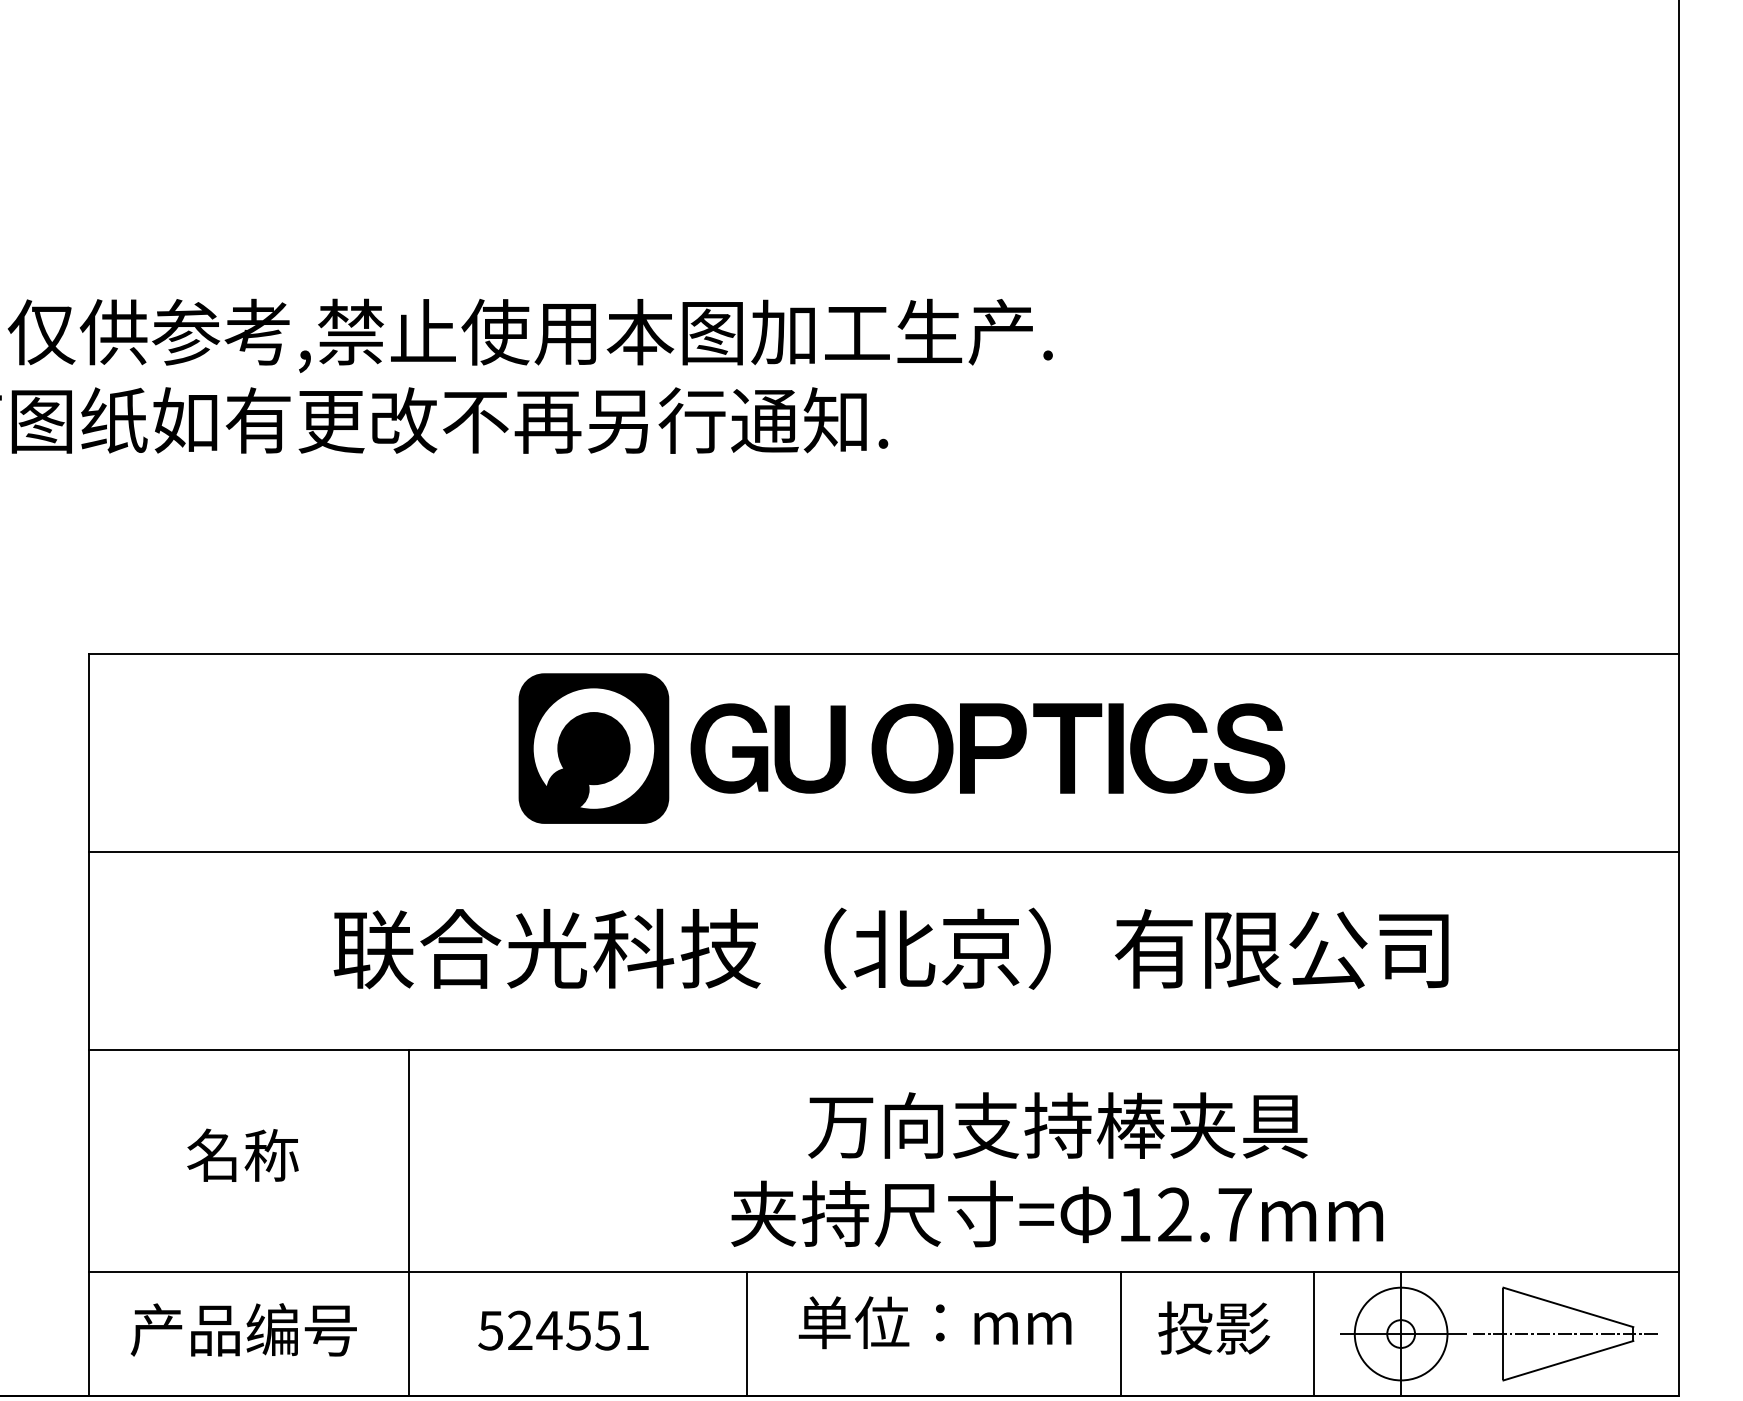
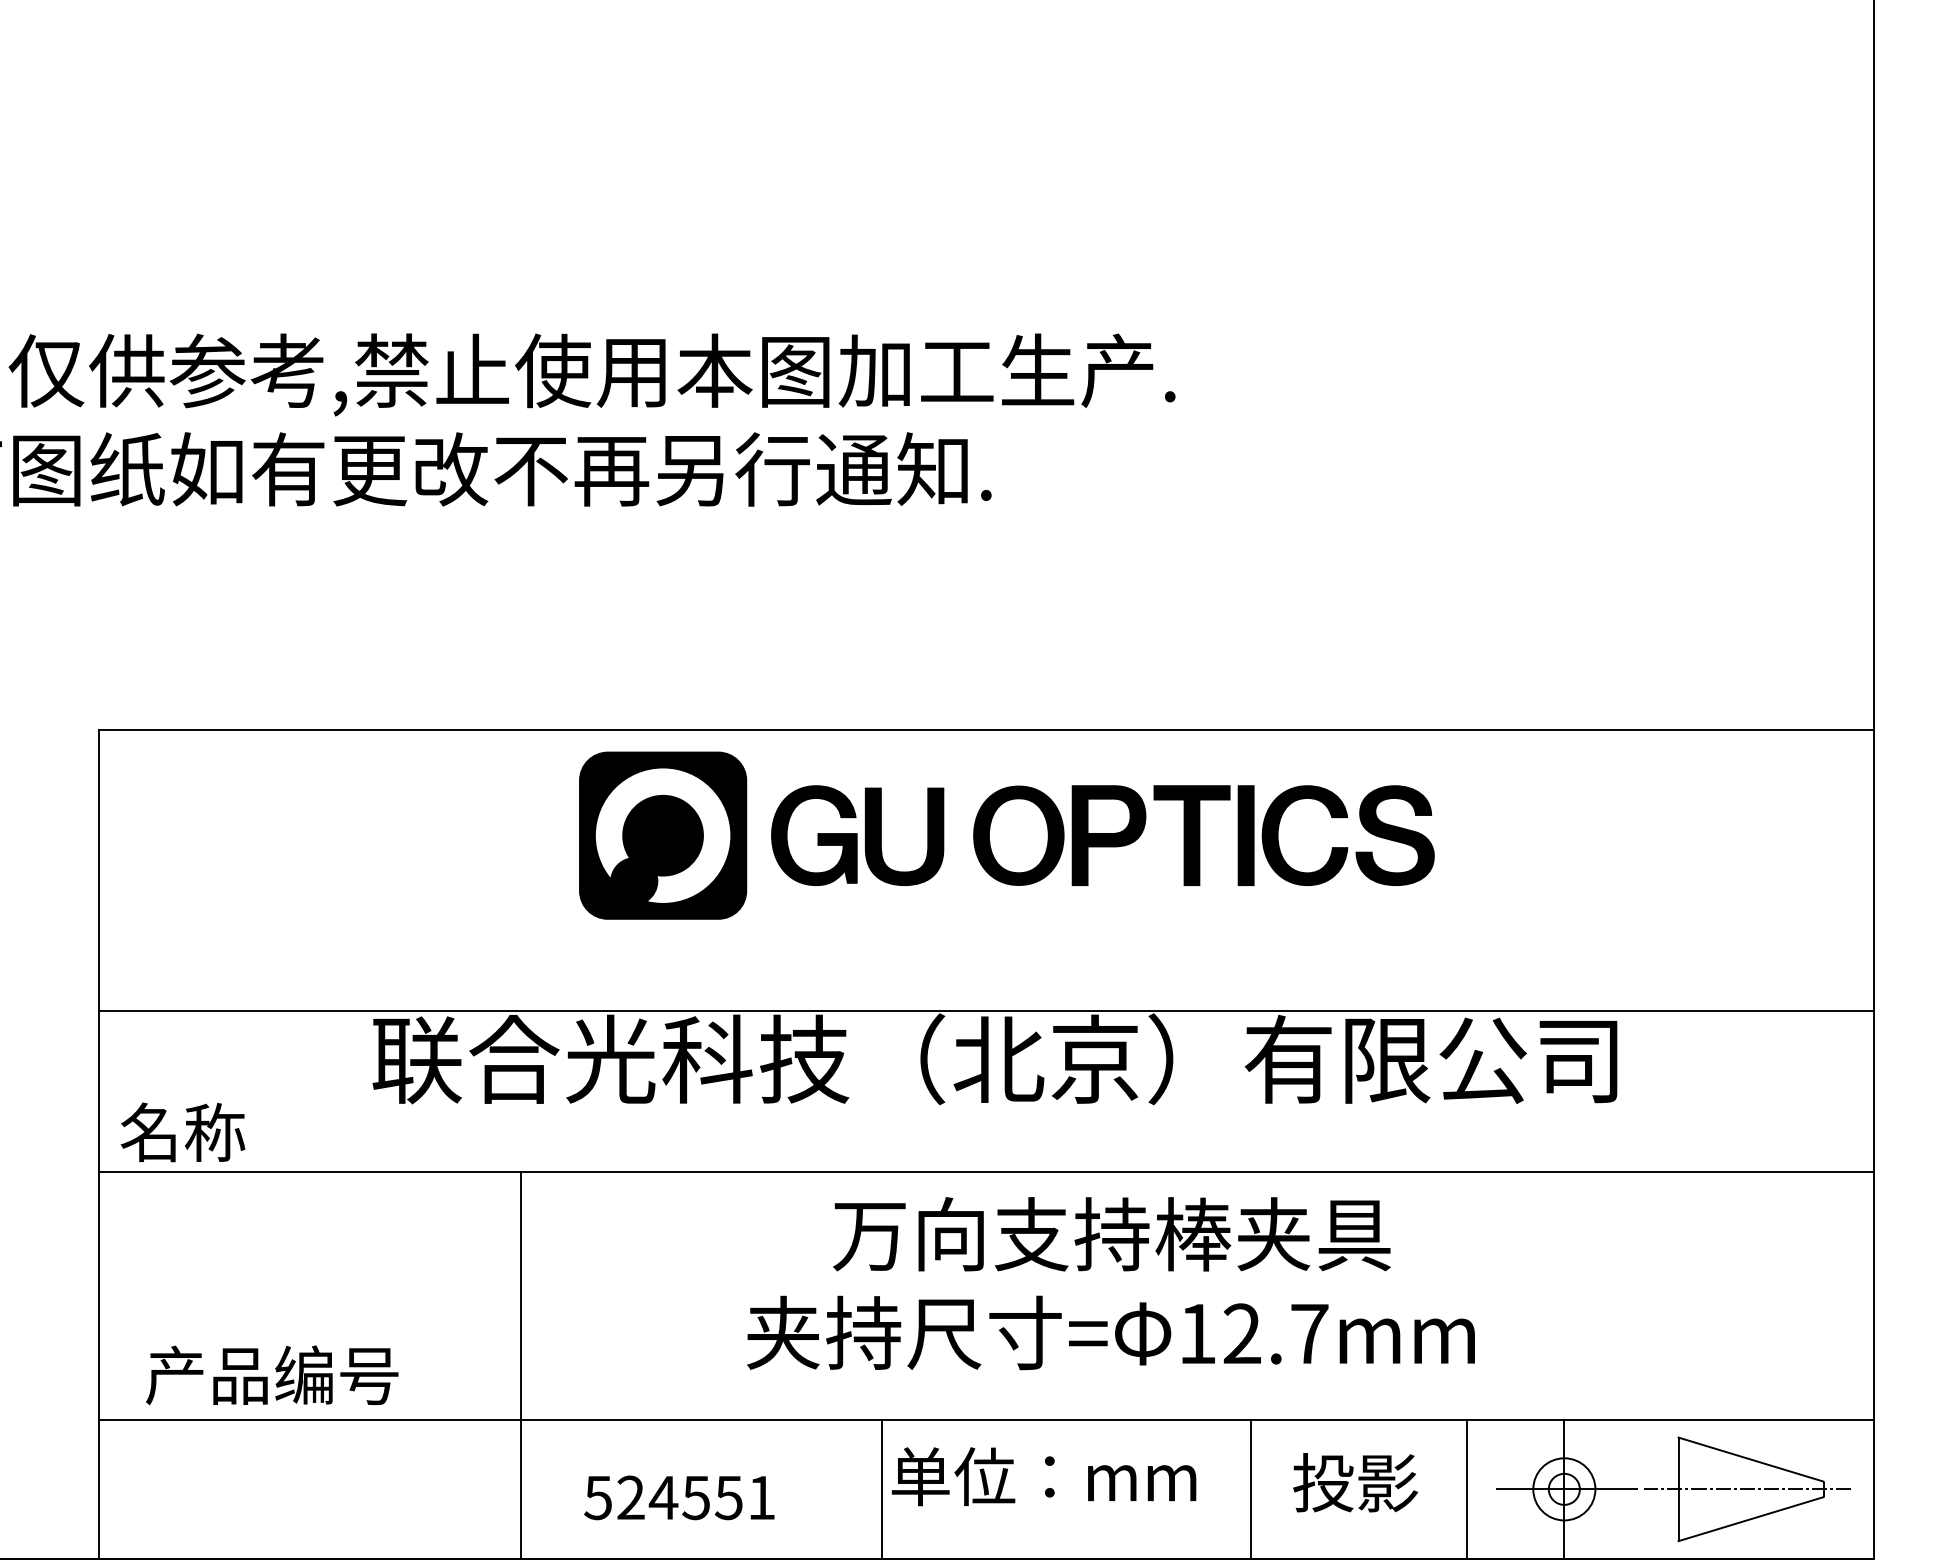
line: (883, 851) -> (986, 1010), moved
text: (242, 1154) -> (182, 1131), moved
text: (1057, 1169) -> (1111, 1283), moved
line: (408, 1222) -> (520, 1364), moved
text: (243, 1329) -> (271, 1374), moved
text: (563, 1330) -> (679, 1497), moved
line: (746, 1333) -> (881, 1488), moved
circle: (1400, 1333) -> (1563, 1488), size x0.6

